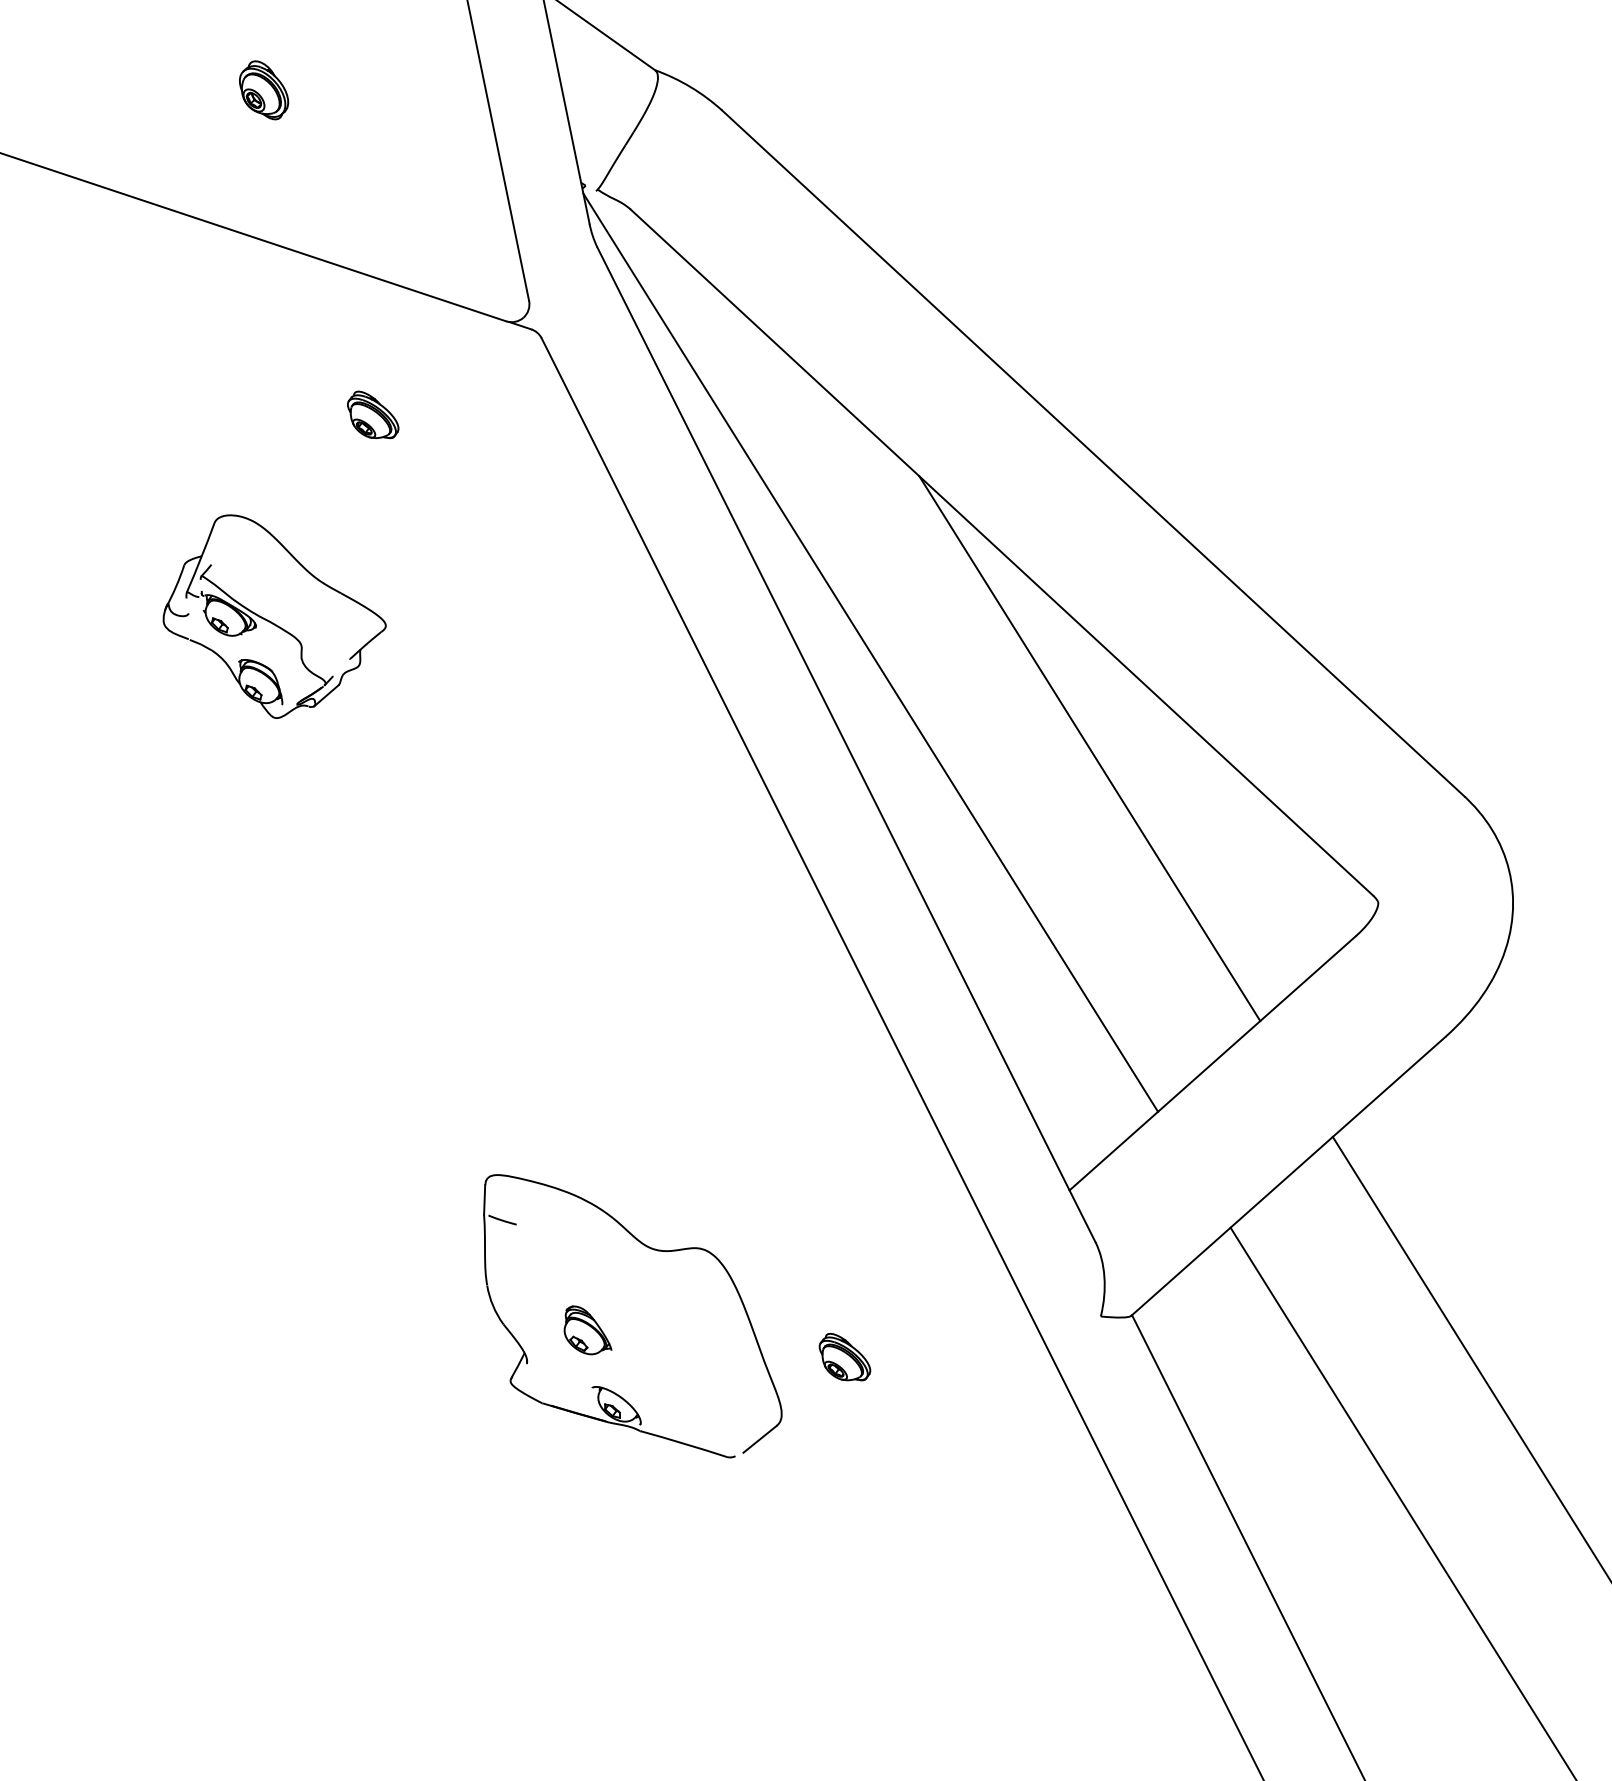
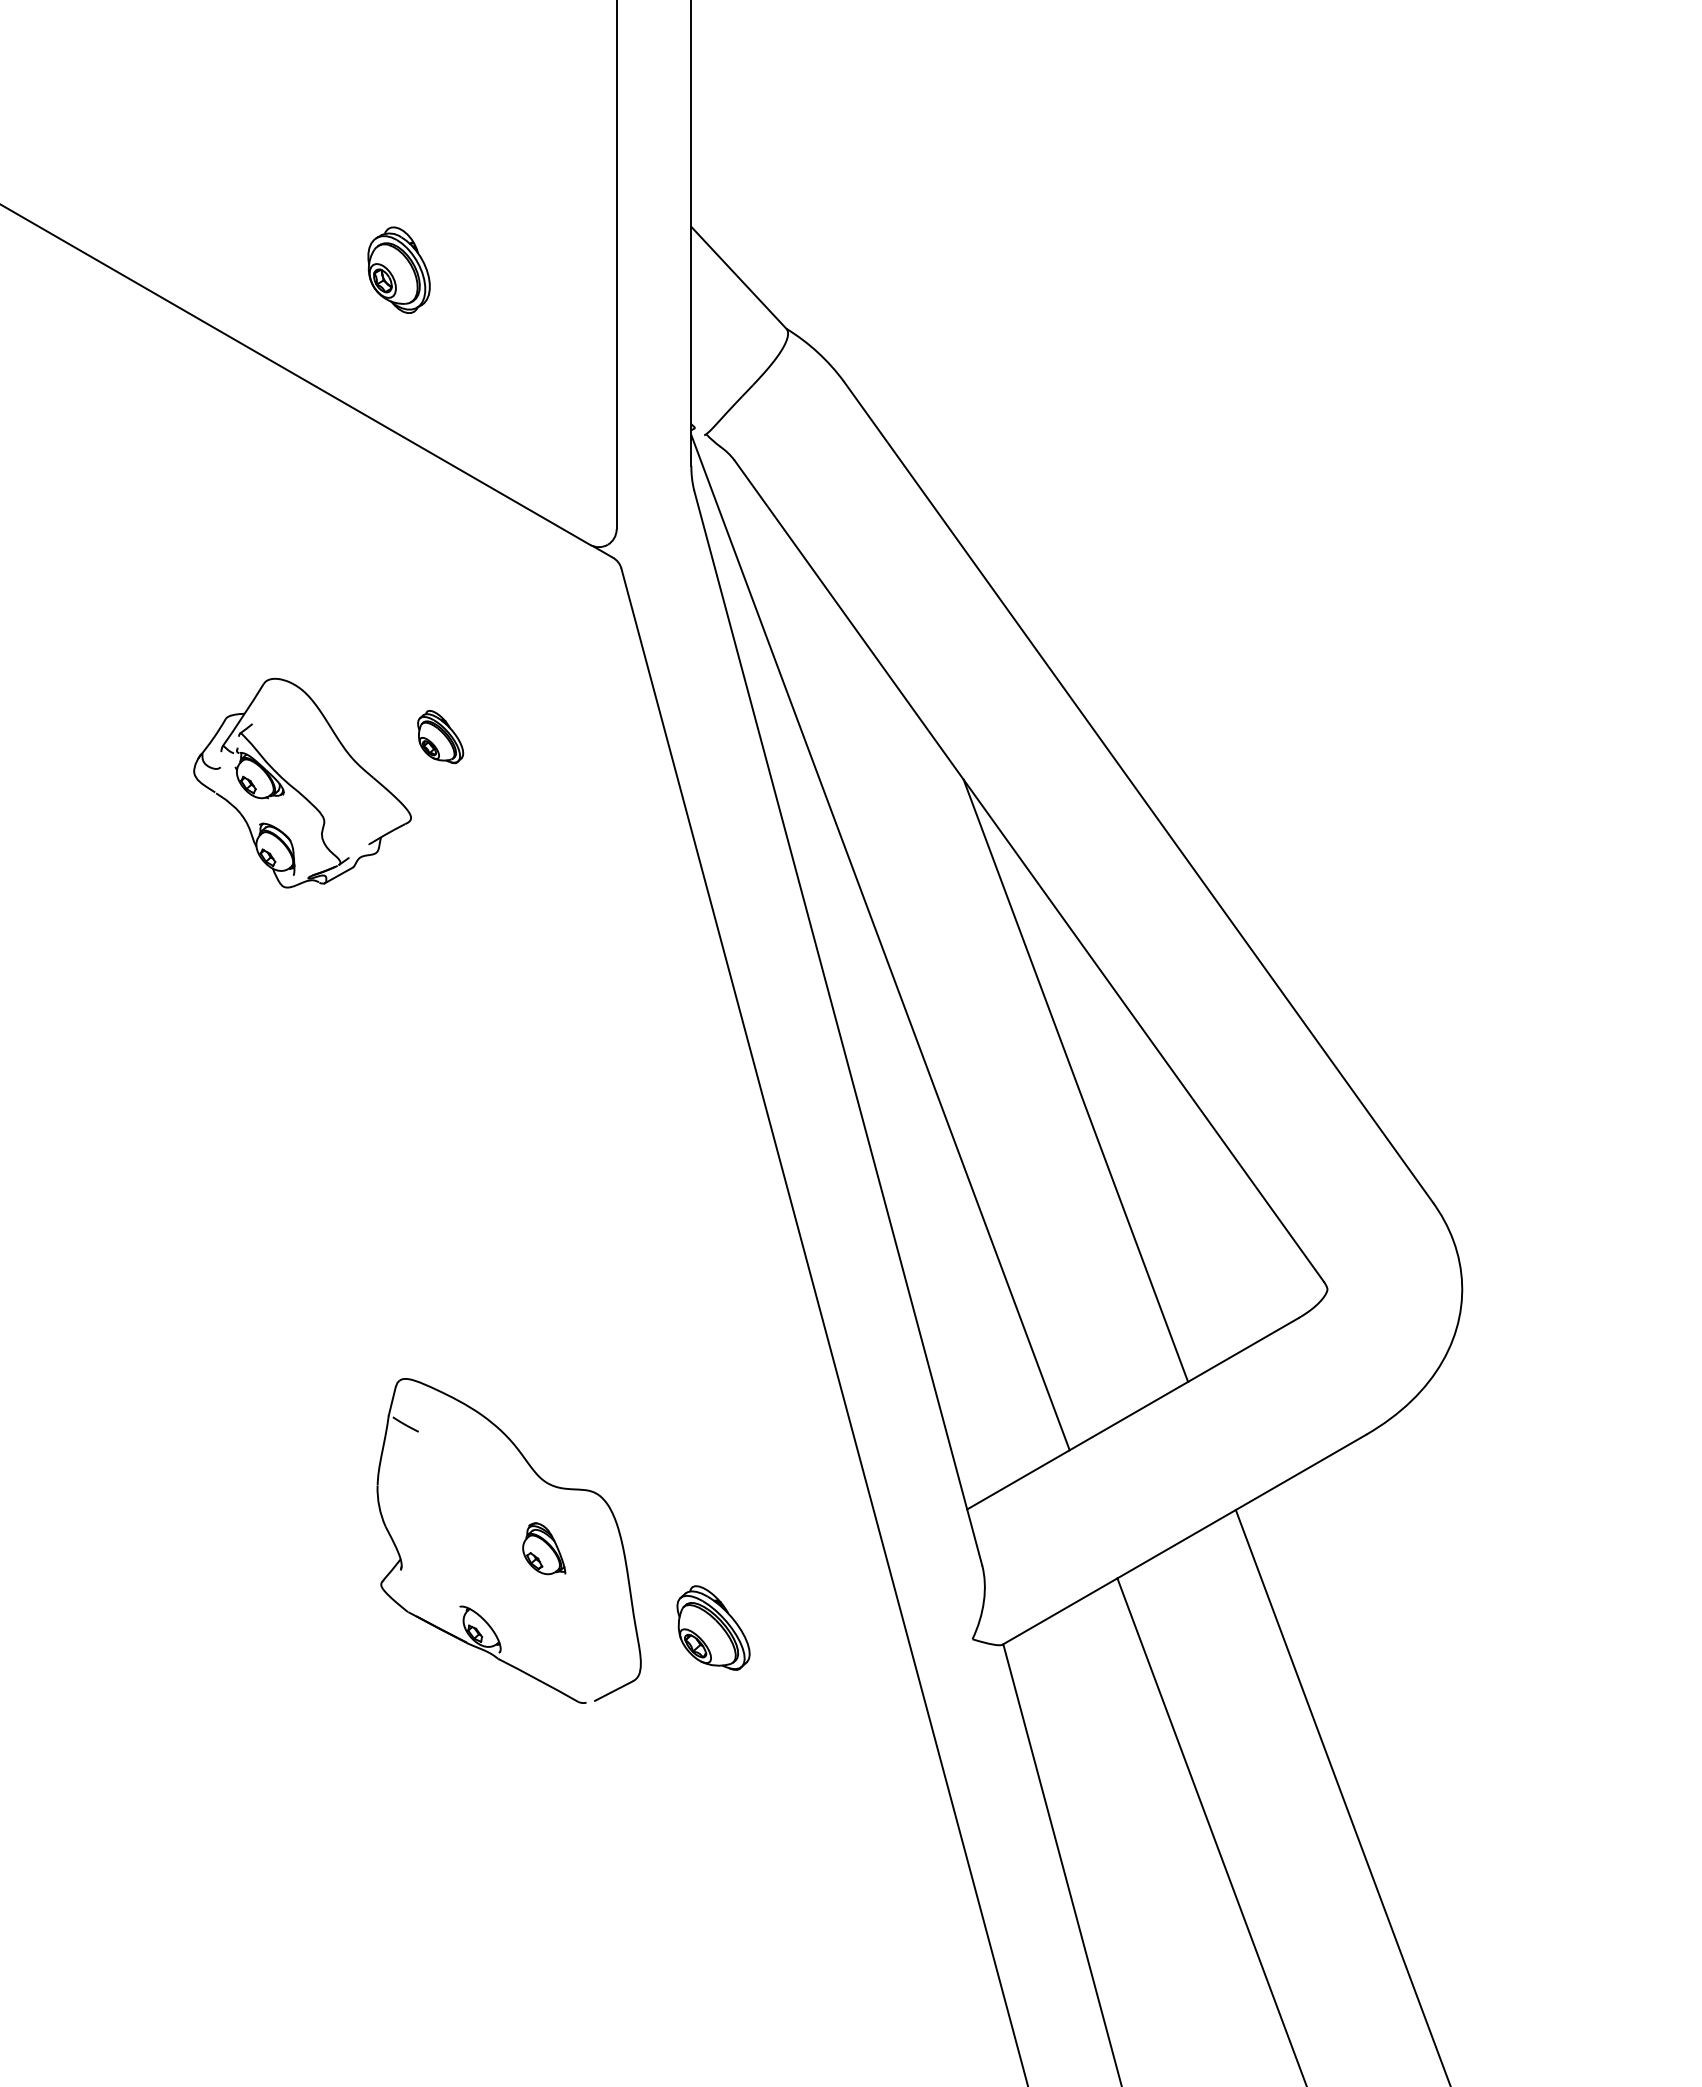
part: (263, 90) -> (398, 269), size x1.4
part: (372, 415) -> (440, 737), moved
part: (585, 1329) -> (544, 1548), moved
part: (843, 1357) -> (712, 1627), size x1.6

